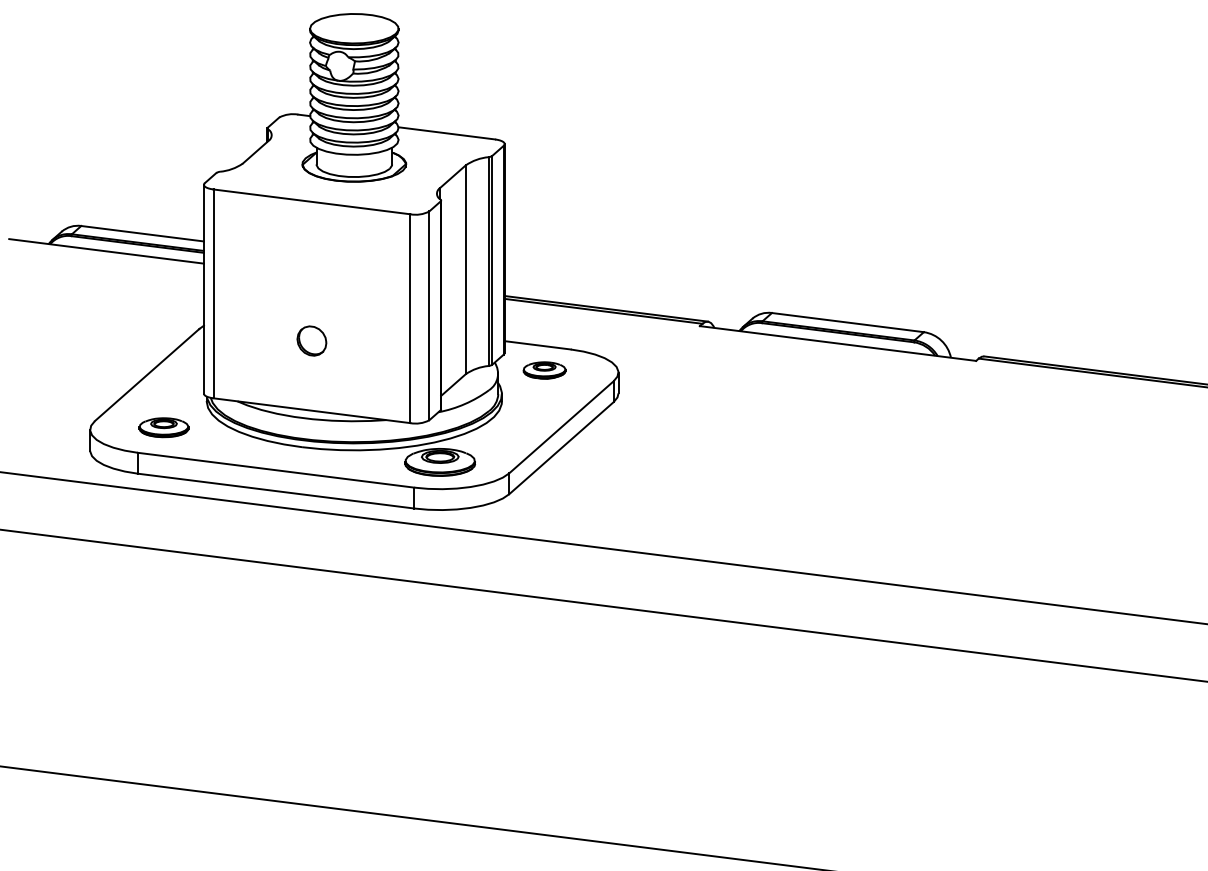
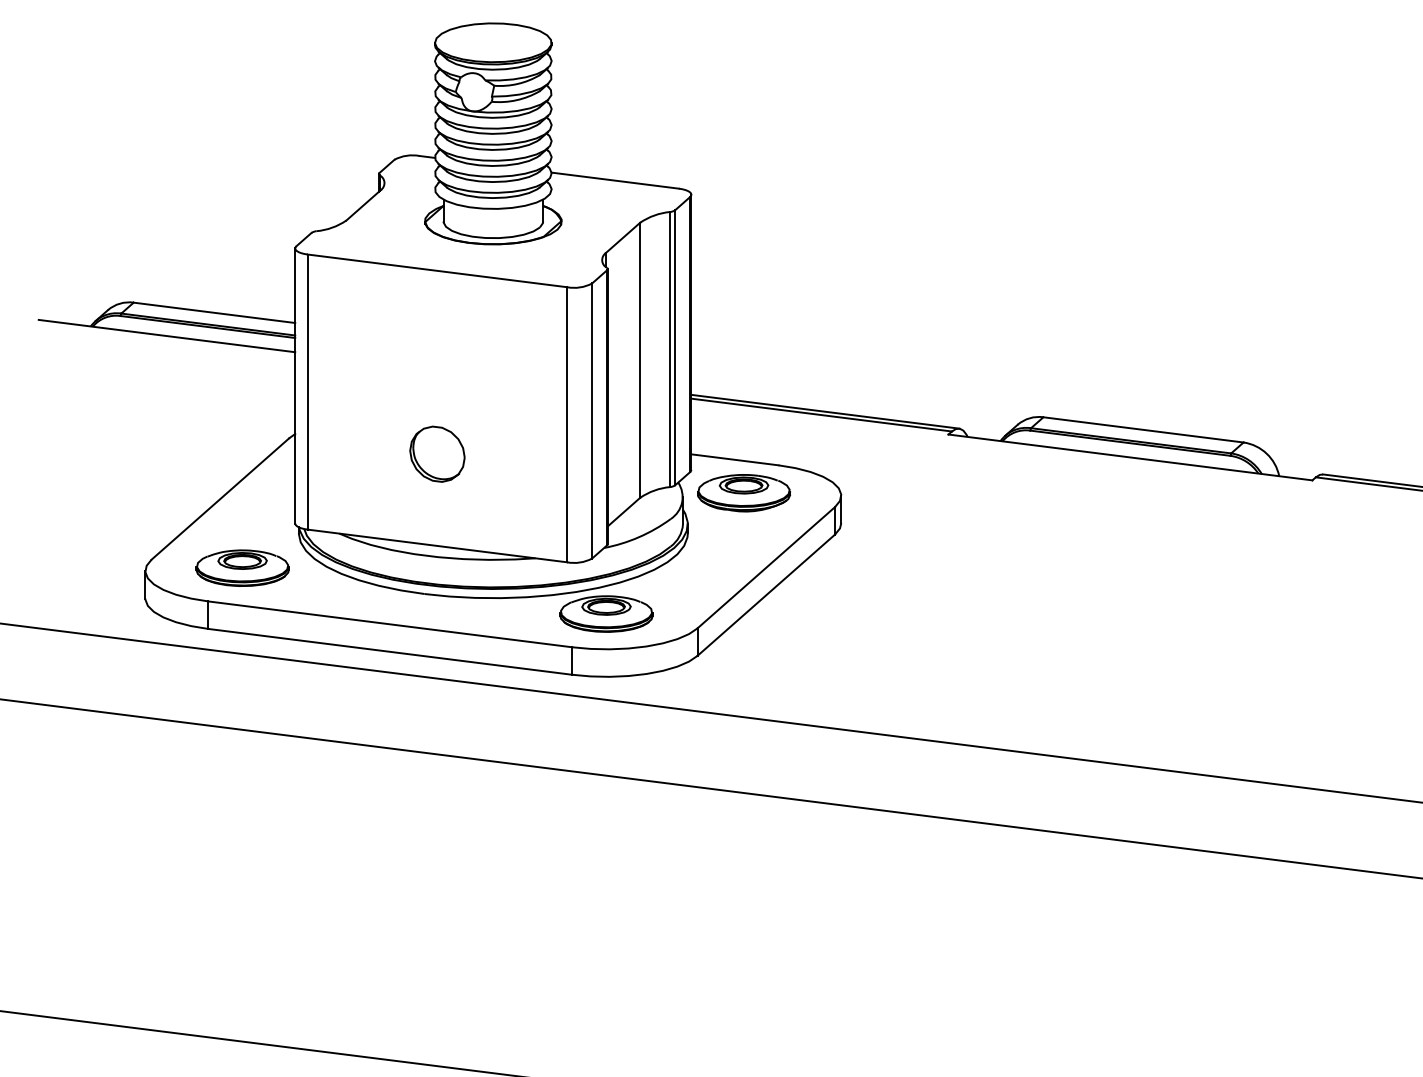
part: (311, 340) -> (436, 453), size x1.43
part: (544, 370) -> (743, 492), size x1.67
part: (163, 427) -> (241, 568), size x1.43

